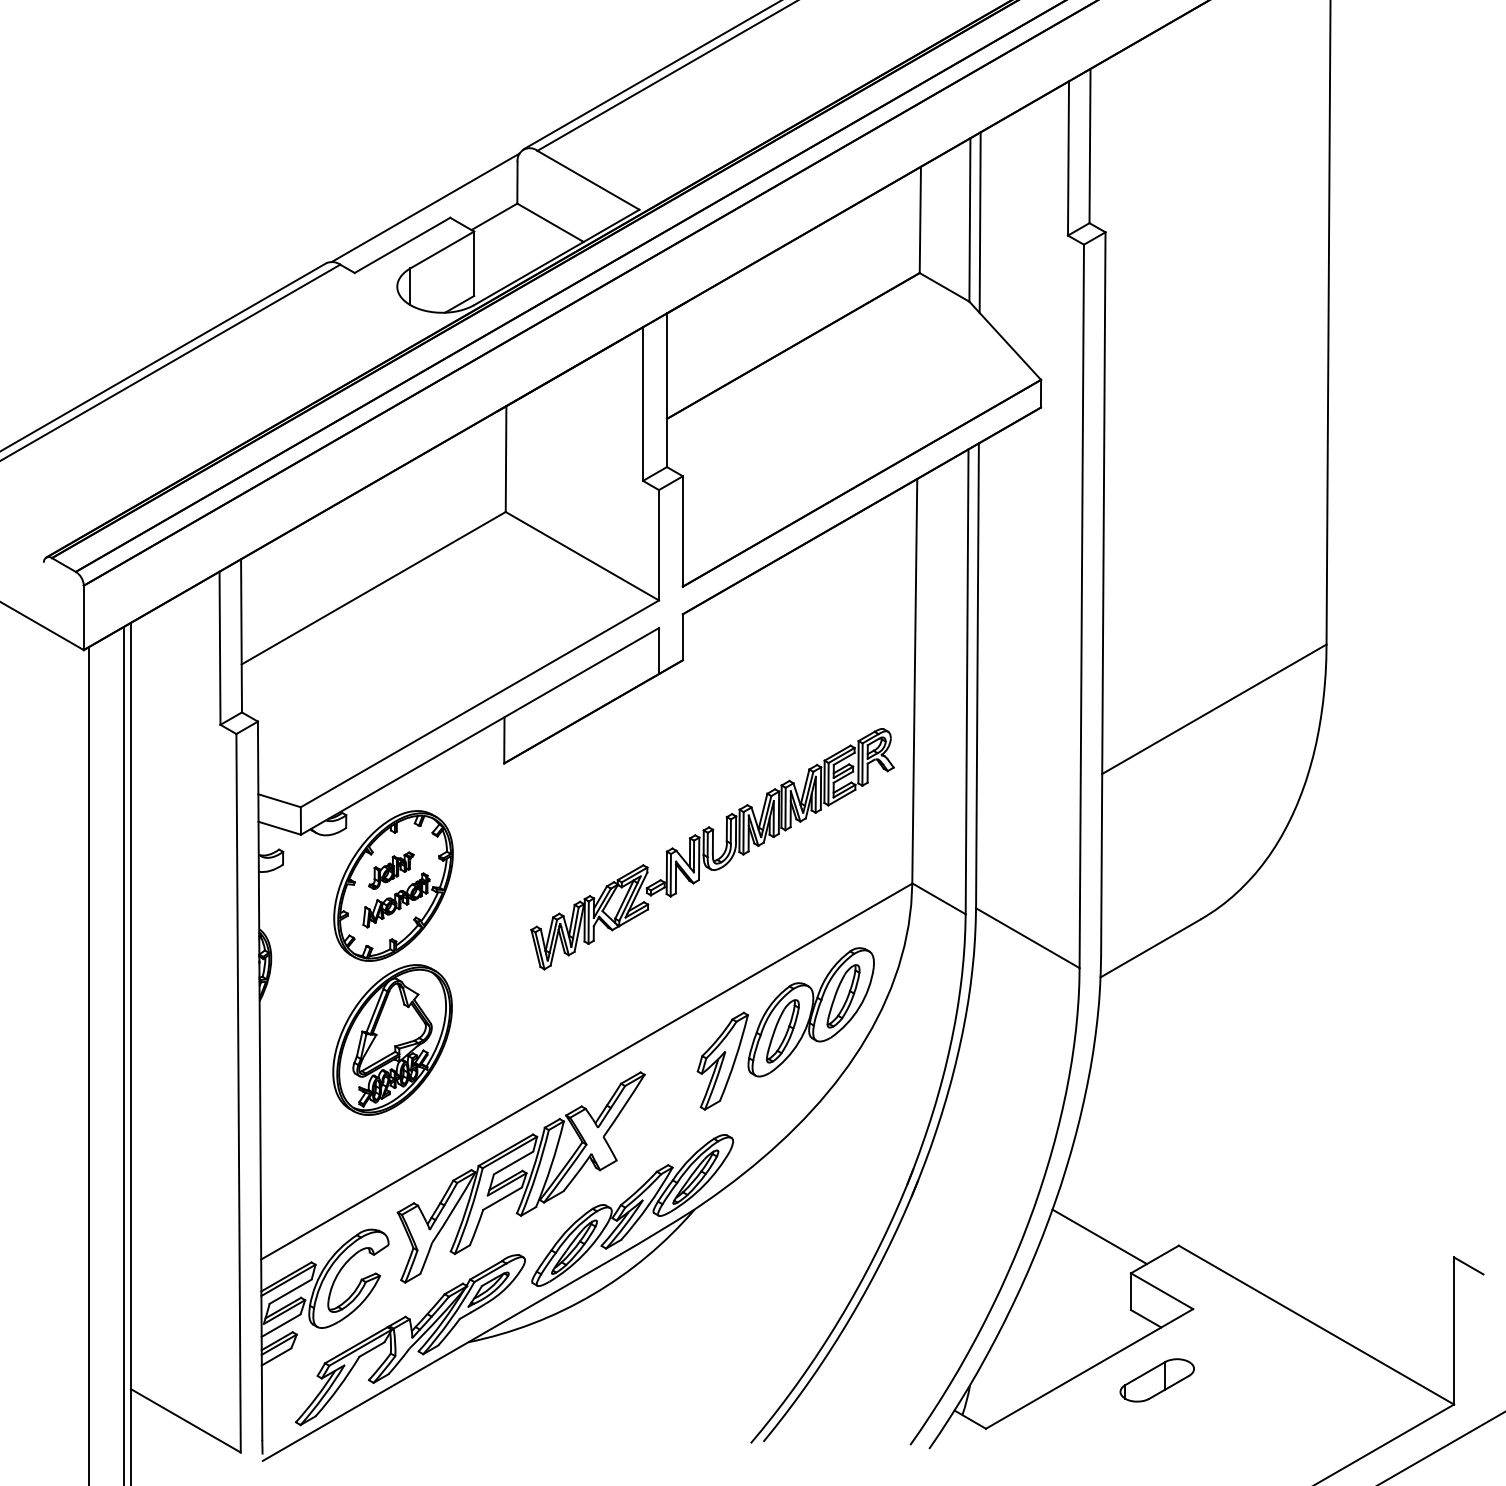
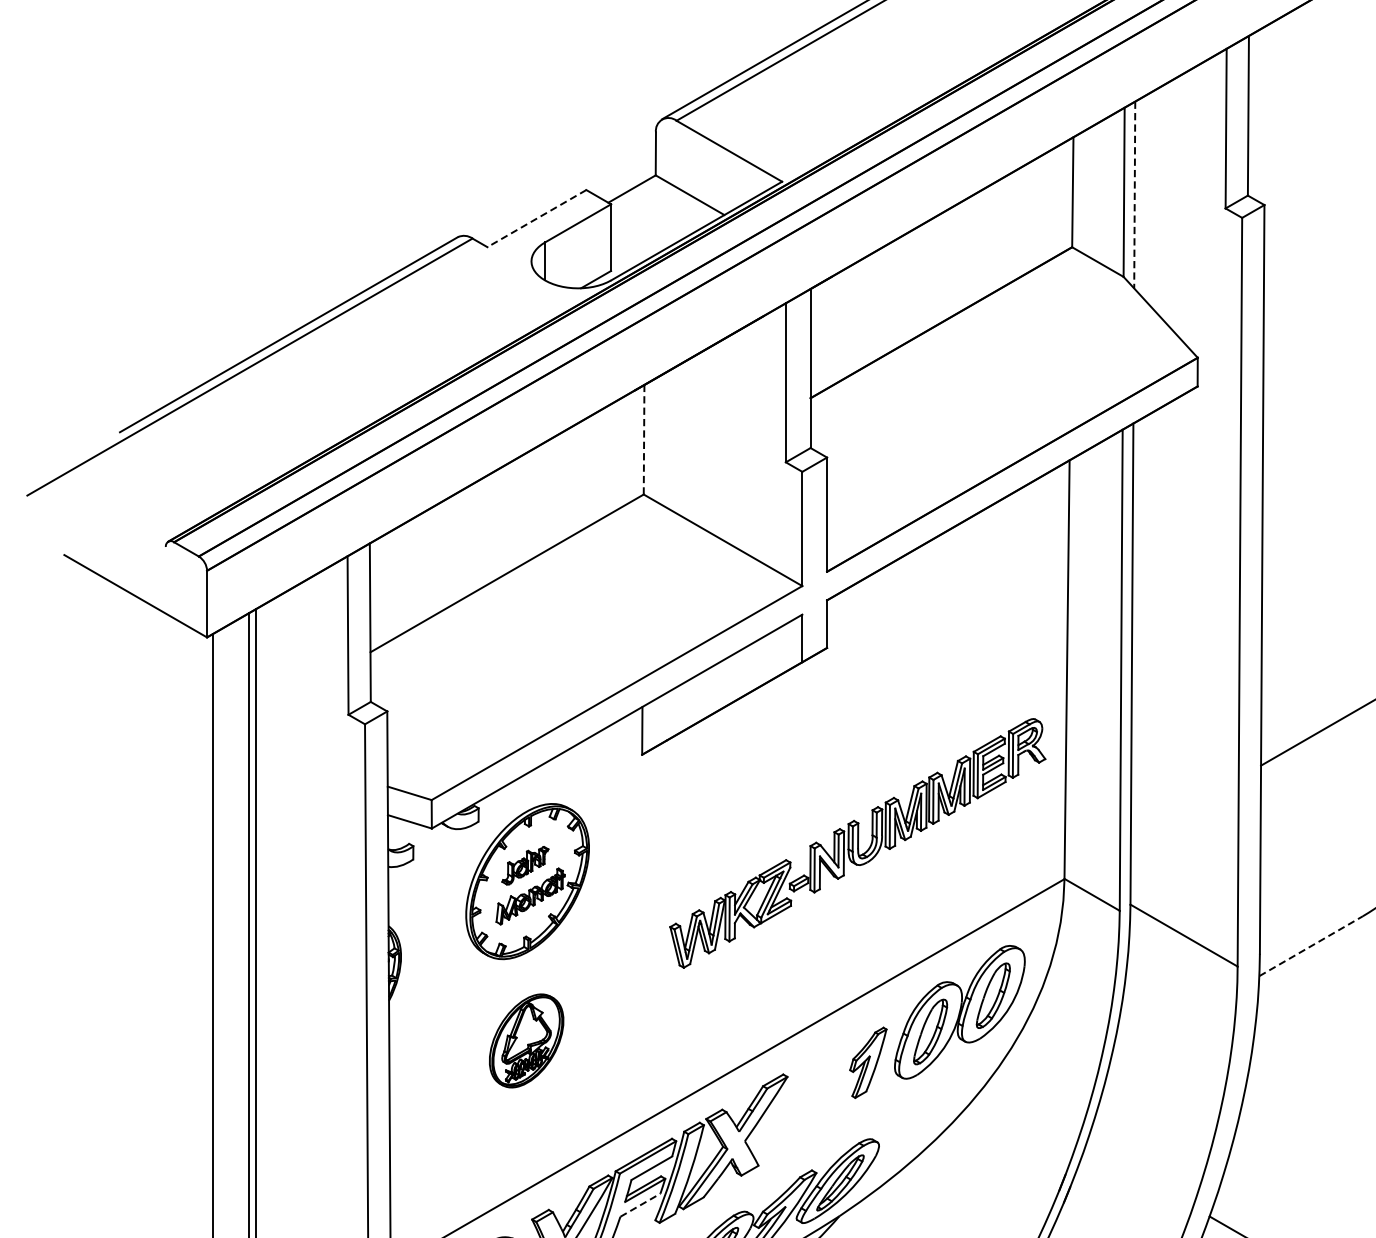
line: (425, 207) -> (560, 179), removed
line: (980, 223) -> (1135, 195), solid -> dashed
line: (402, 245) -> (536, 218), solid -> dashed
line: (506, 459) -> (644, 440), solid -> dashed
line: (1150, 948) -> (1311, 946), solid -> dashed
part: (392, 1039) -> (526, 1040), size x0.6
part: (722, 1060) -> (868, 1062), size x0.7
line: (502, 1198) -> (640, 1204), solid -> dashed

